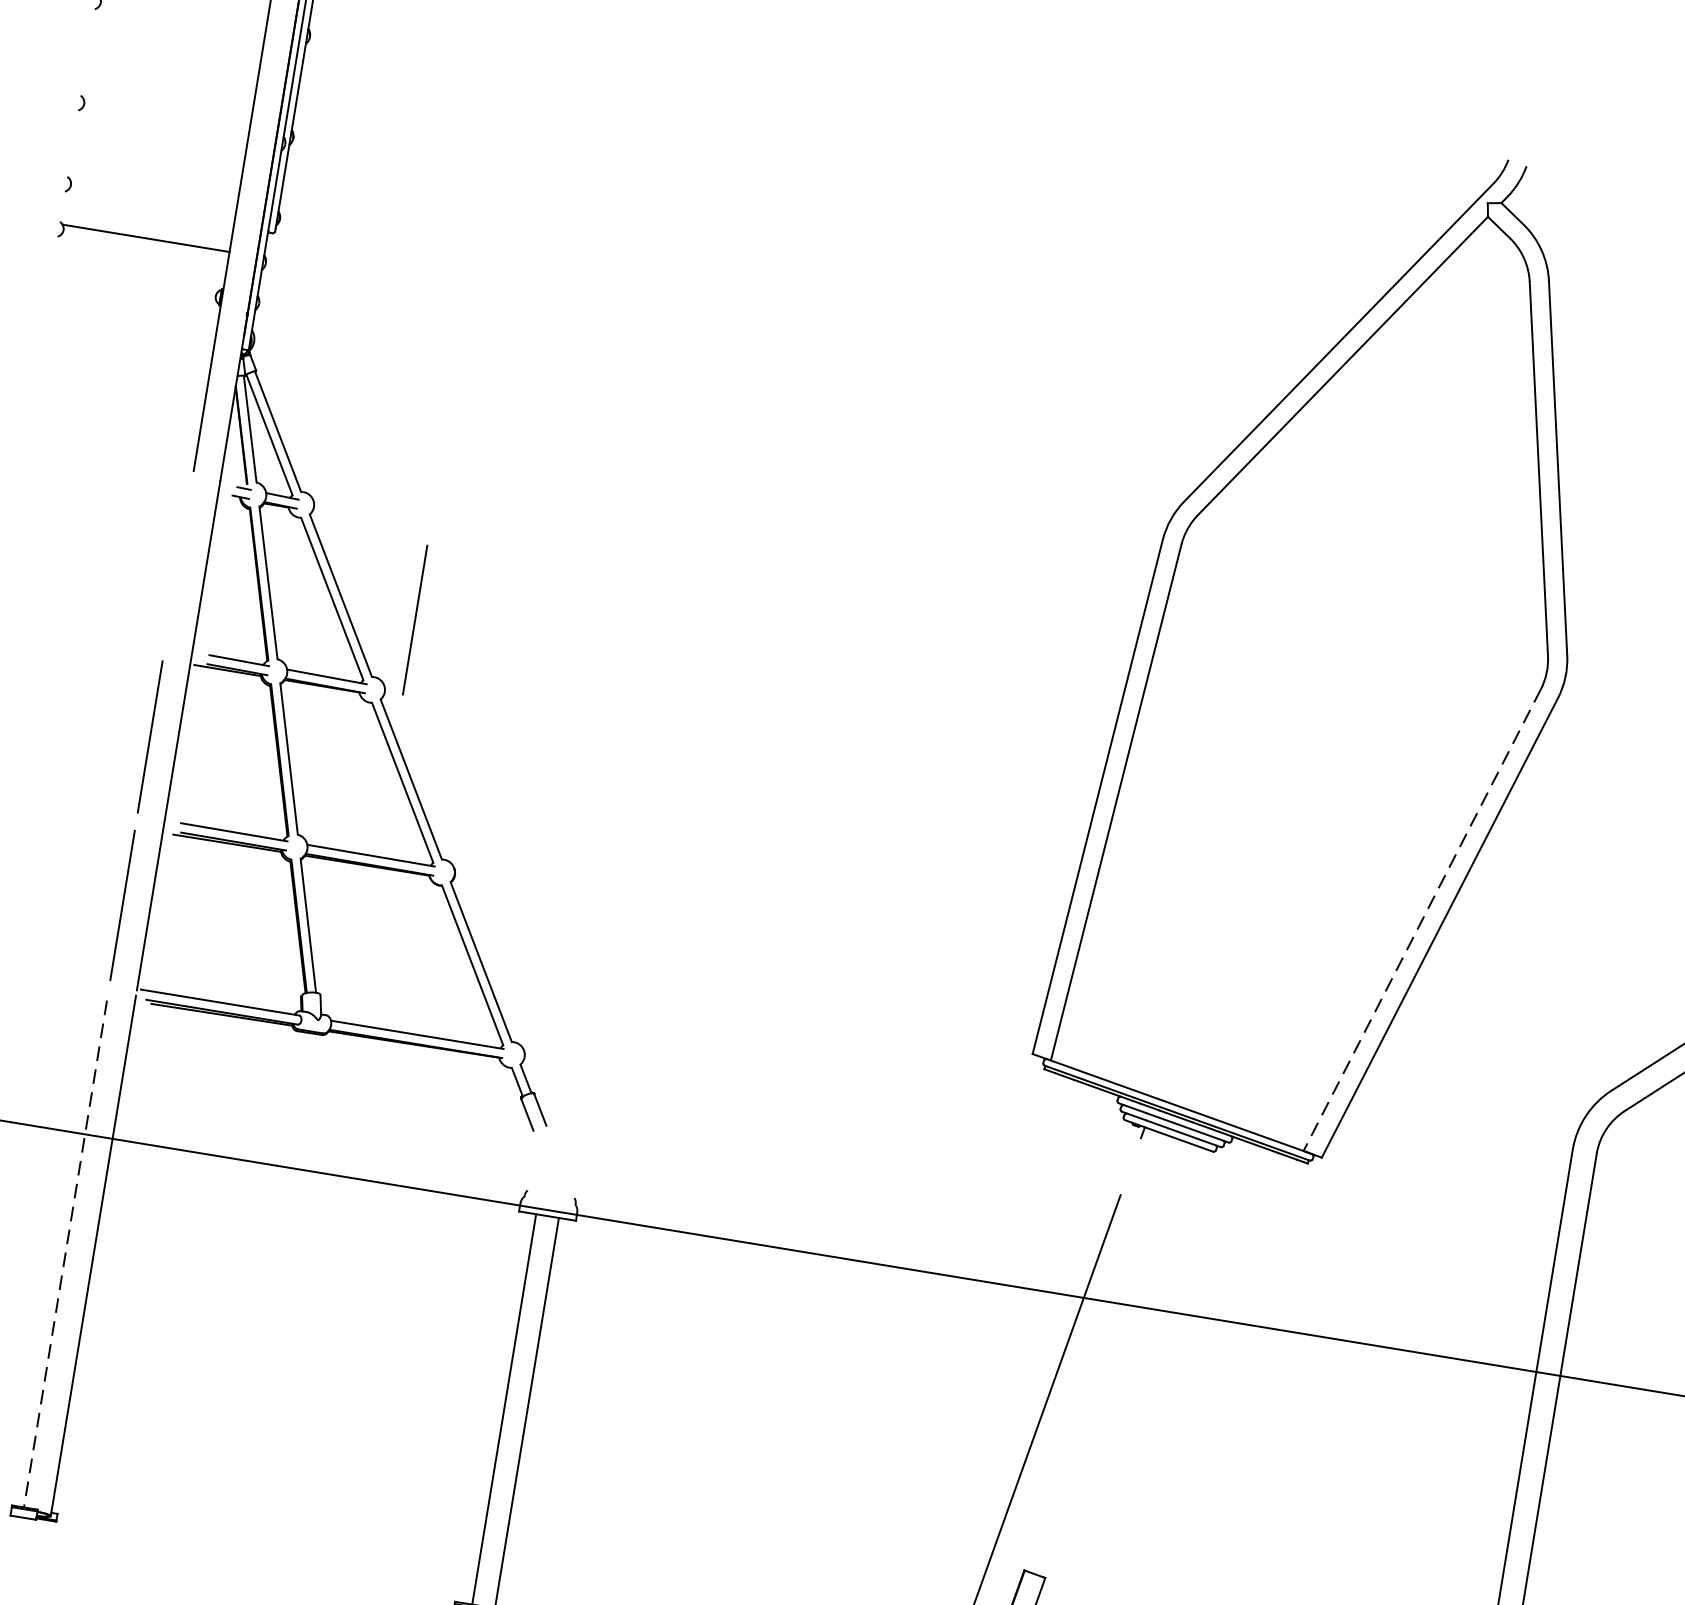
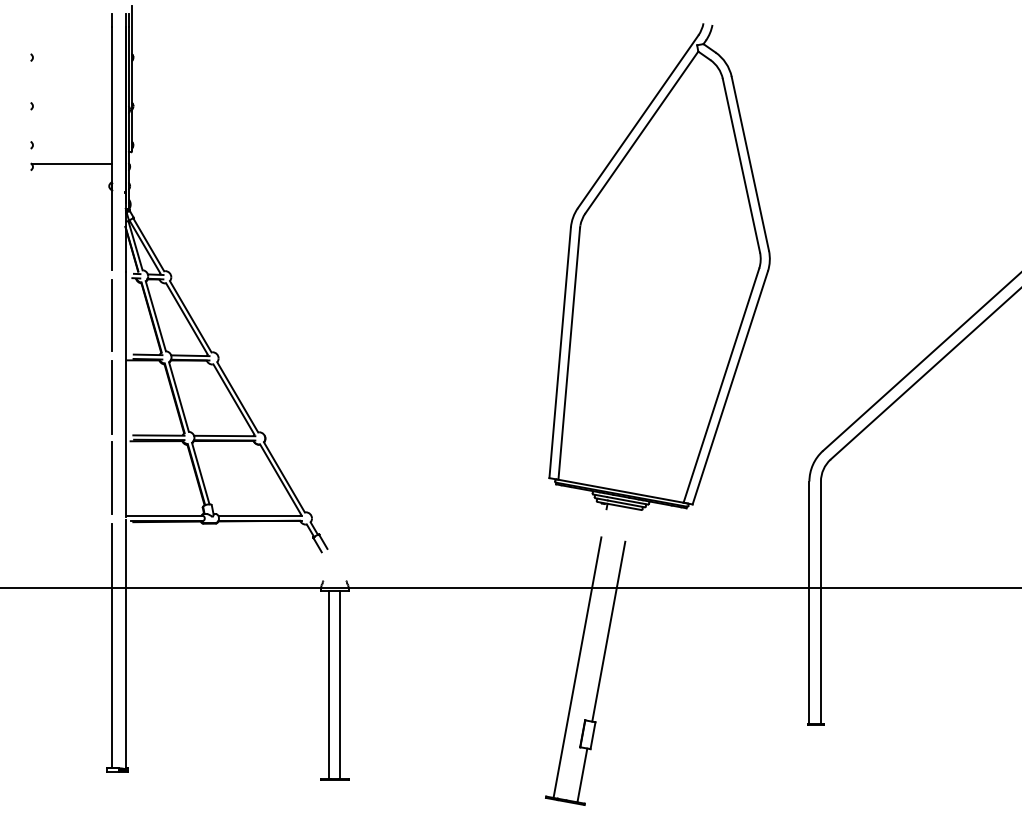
line: (413, 619) -> (111, 315), moved
line: (1422, 921) -> (721, 386), dashed -> solid
line: (66, 1253) -> (112, 645), dashed -> solid
line: (1103, 1393) -> (608, 631), added

